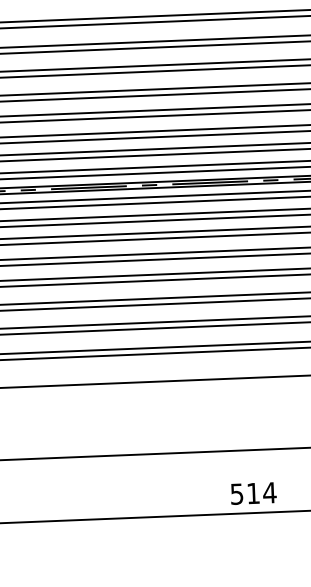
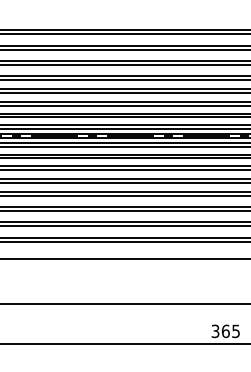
text: (254, 493) -> (226, 331), 514 -> 365

